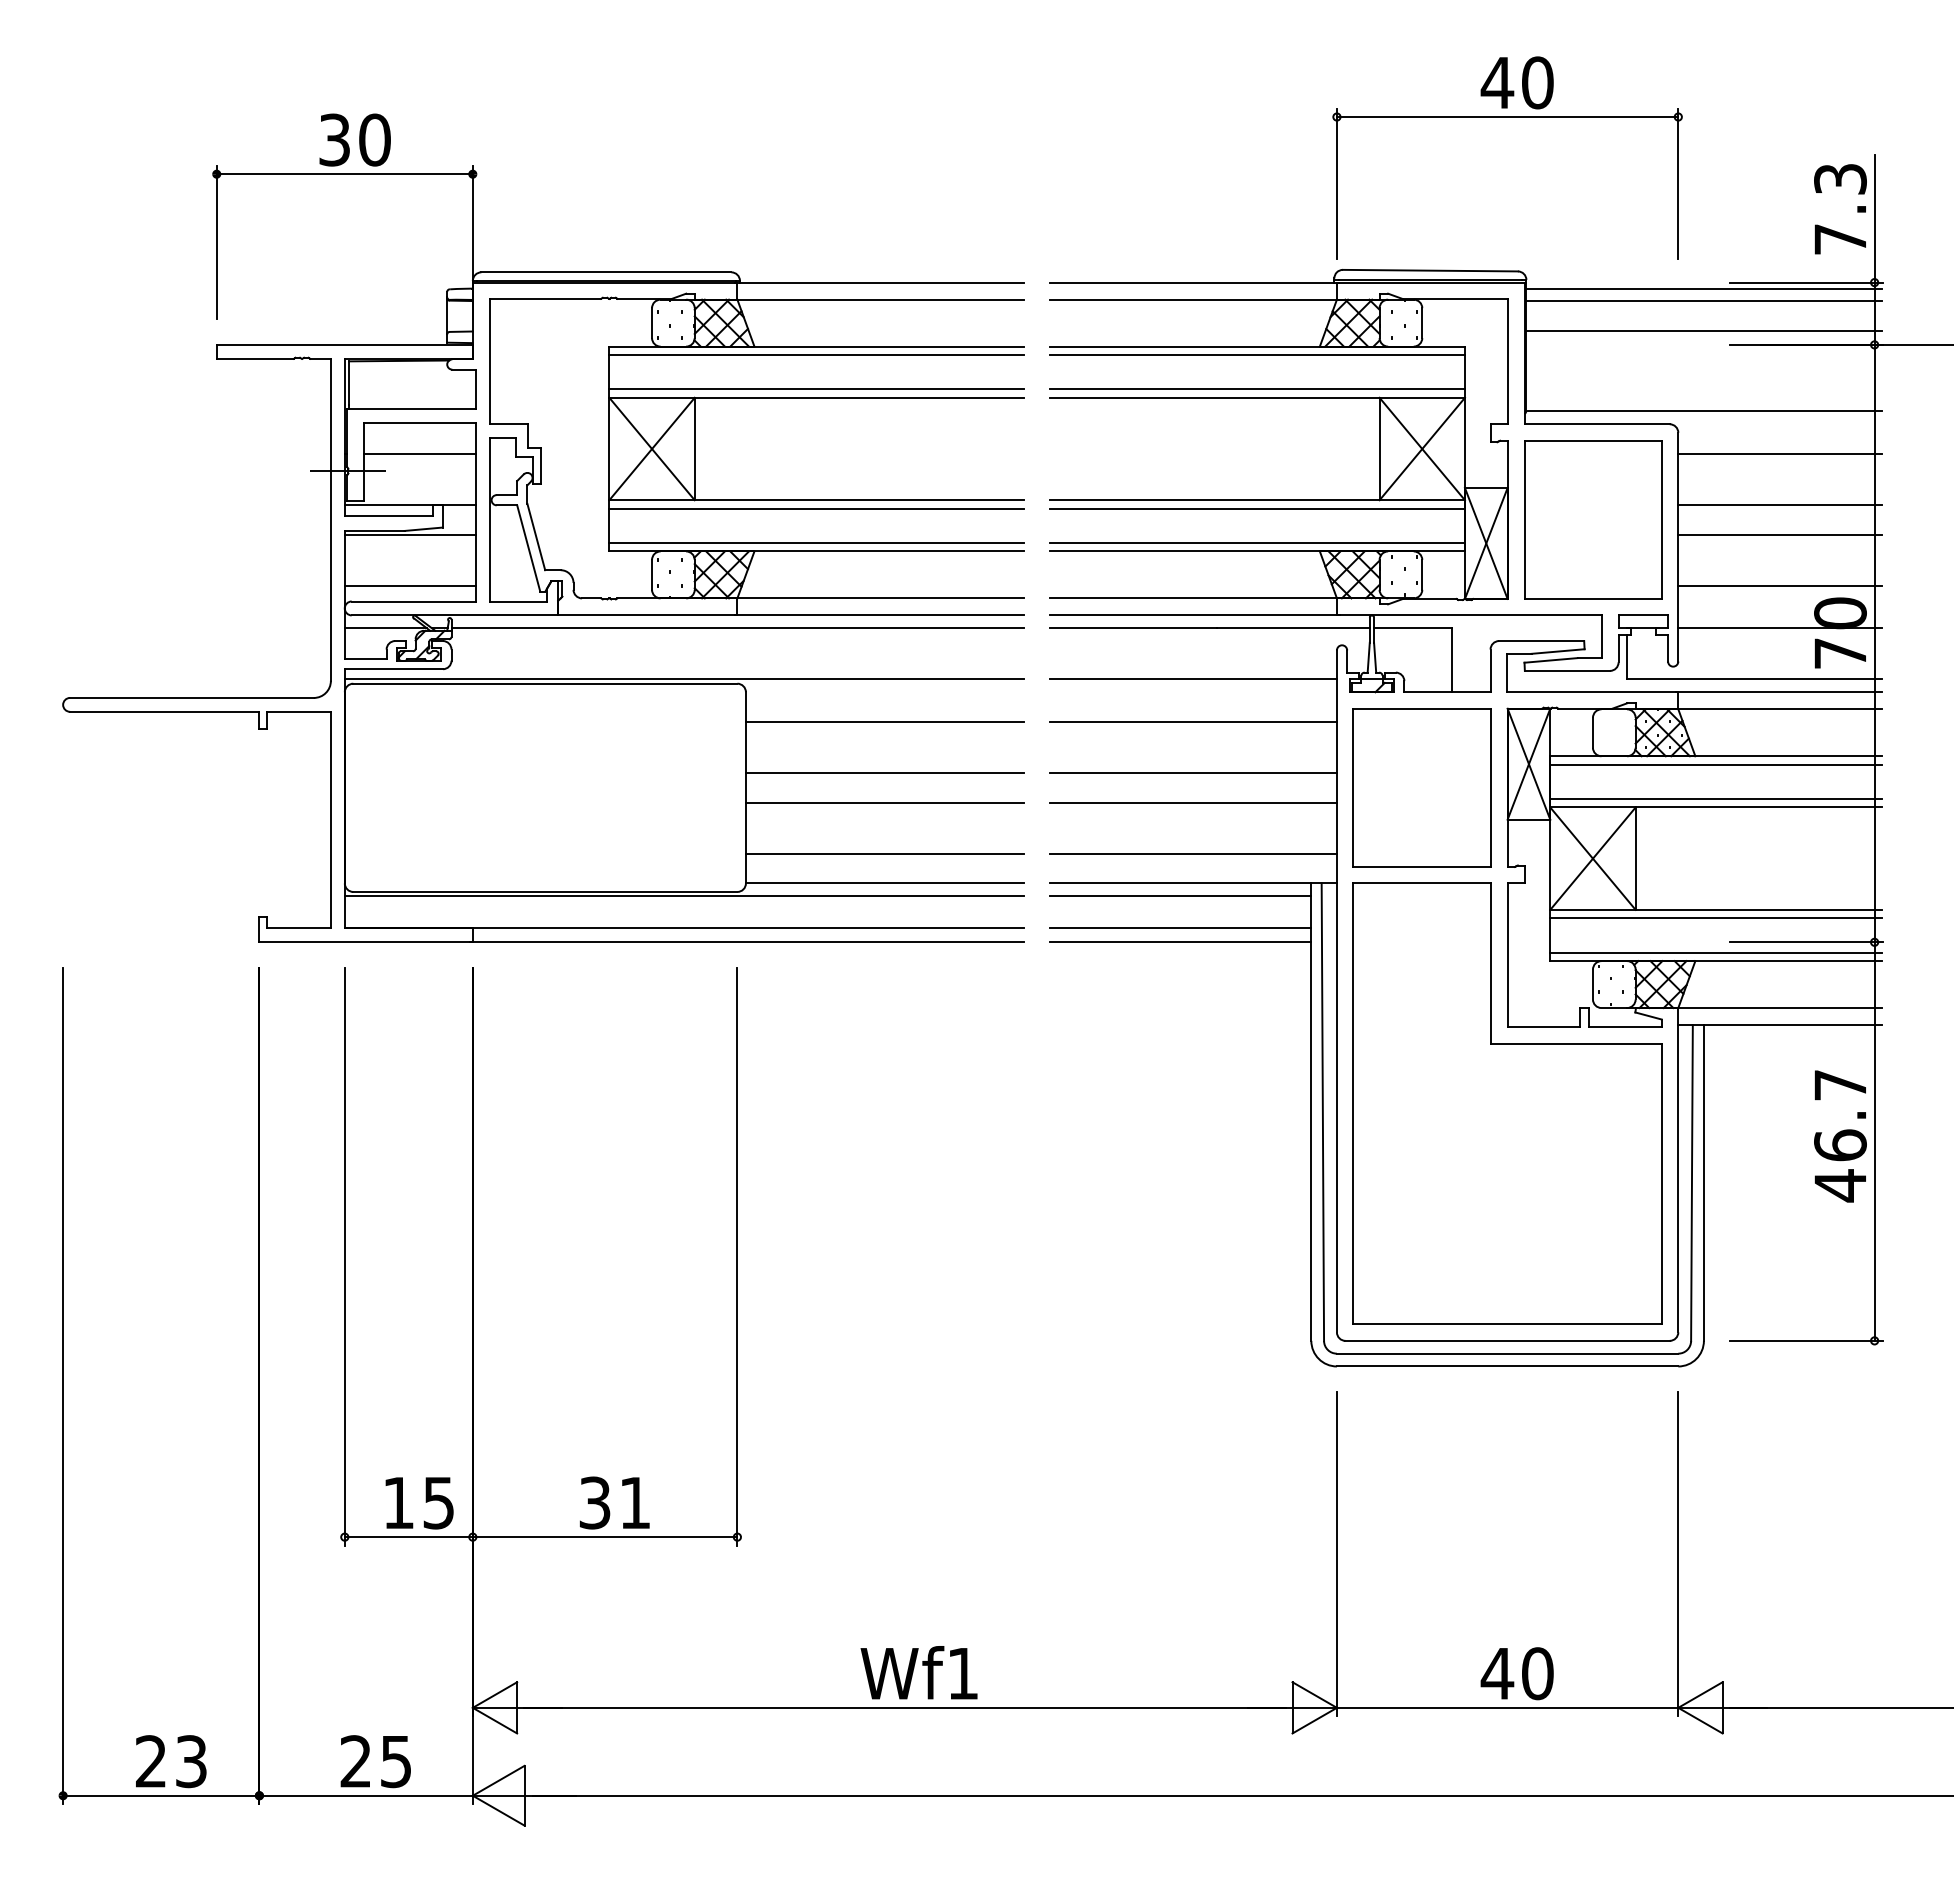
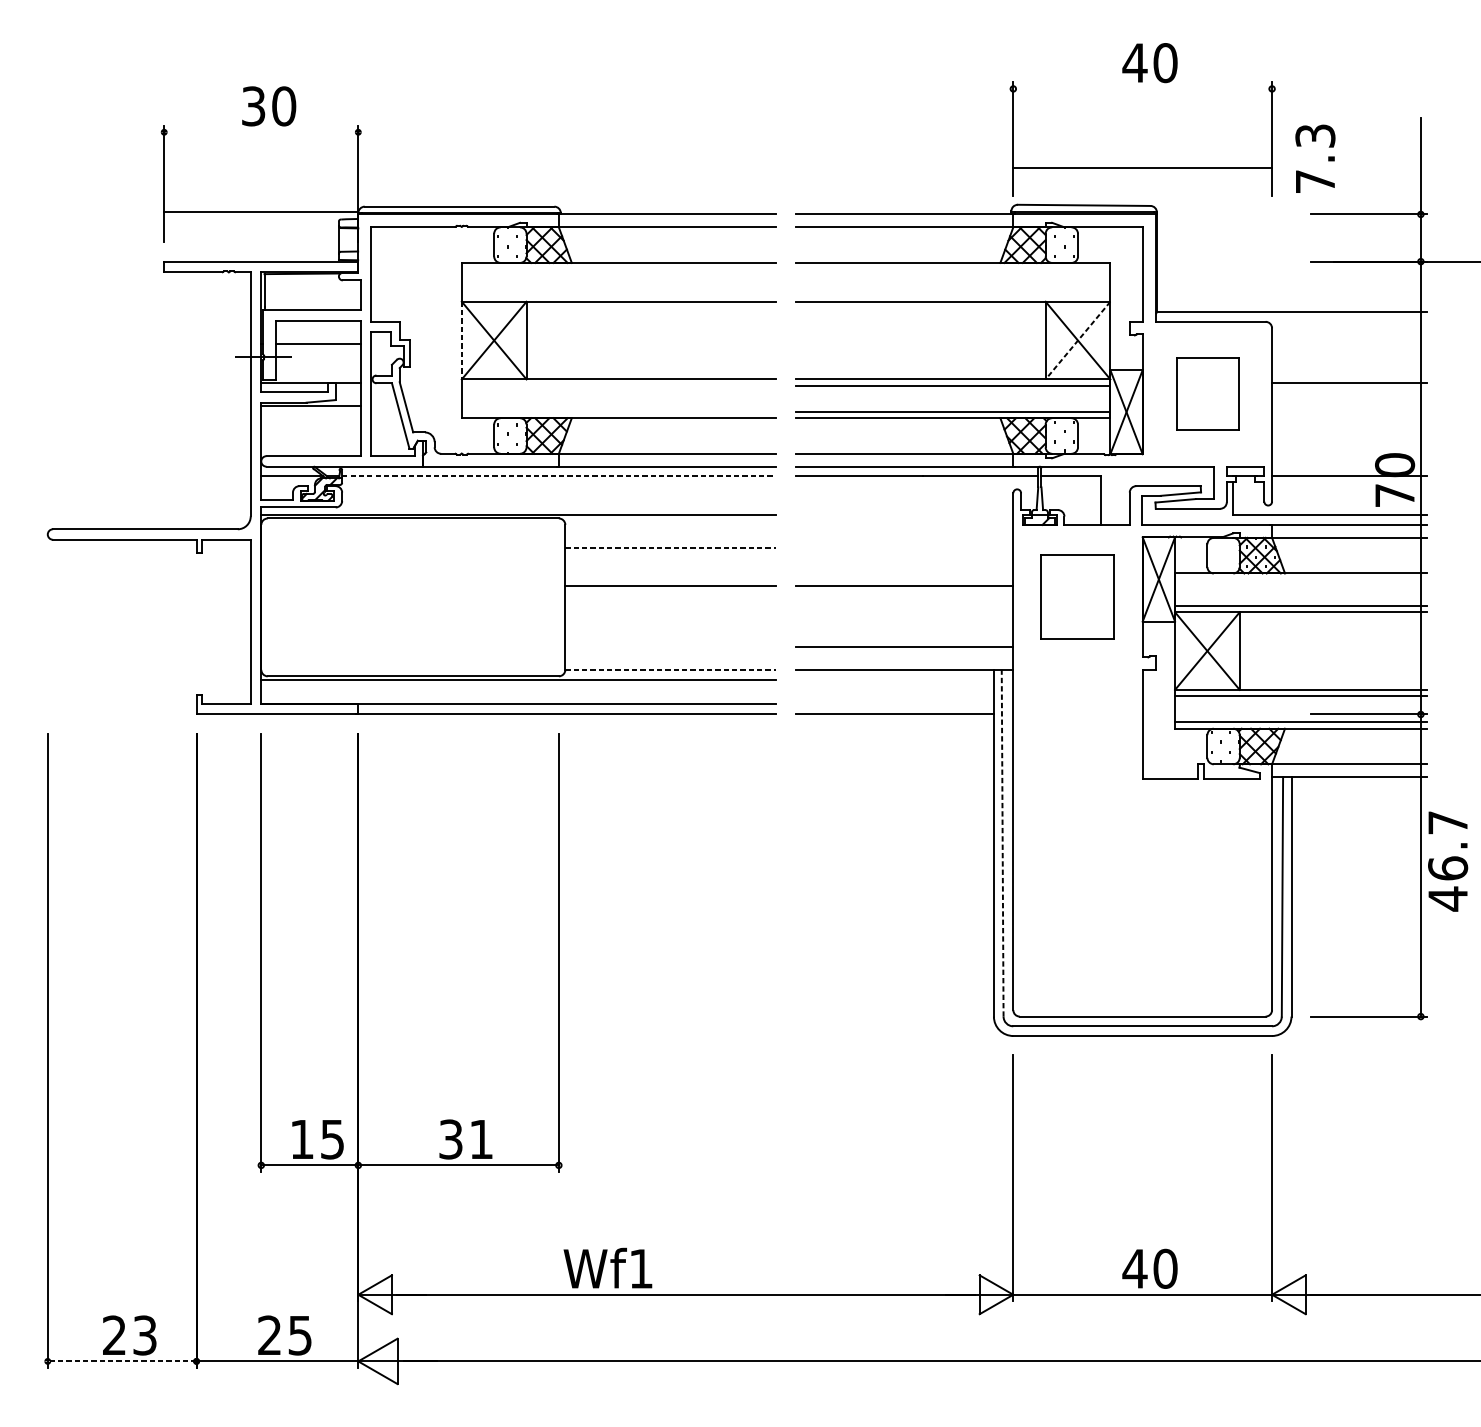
line: (1507, 117) -> (1142, 168), moved
line: (344, 174) -> (261, 212), moved
text: (1840, 209) -> (1315, 159), moved
line: (1704, 289) -> (1291, 219), removed
line: (1704, 301) -> (1291, 228), removed
line: (1704, 331) -> (1291, 251), removed
line: (816, 355) -> (618, 269), removed
line: (1256, 355) -> (952, 269), removed
line: (816, 389) -> (618, 295), removed
line: (1256, 389) -> (952, 295), removed
line: (609, 449) -> (461, 340), solid -> dashed
line: (1422, 449) -> (1078, 340), solid -> dashed
line: (1780, 454) -> (1349, 344), removed
line: (816, 508) -> (618, 385), removed
part: (1593, 519) -> (1207, 394), size x0.6
line: (1780, 534) -> (1349, 405), removed
line: (816, 542) -> (618, 411), removed
line: (409, 585) -> (310, 444), removed
line: (1780, 585) -> (1349, 444), removed
line: (738, 628) -> (559, 476), solid -> dashed
line: (1192, 679) -> (903, 515), removed
line: (885, 722) -> (671, 547), solid -> dashed
line: (1192, 722) -> (903, 547), removed
line: (1716, 764) -> (1301, 579), removed
part: (1421, 787) -> (1077, 597), size x0.7
line: (884, 802) -> (670, 608), removed
line: (1192, 802) -> (903, 608), removed
line: (884, 853) -> (670, 647), removed
line: (885, 883) -> (671, 669), solid -> dashed
line: (1180, 896) -> (894, 679), removed
line: (1180, 928) -> (894, 704), removed
part: (1507, 1103) -> (1142, 836), removed
line: (1322, 1112) -> (1002, 843), solid -> dashed
text: (1840, 1136) -> (1448, 861), moved
text: (918, 1672) -> (607, 1267), moved
line: (160, 1795) -> (121, 1361), solid -> dashed

